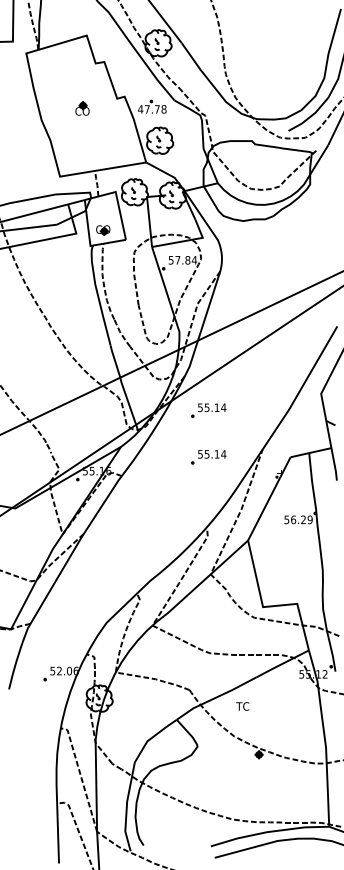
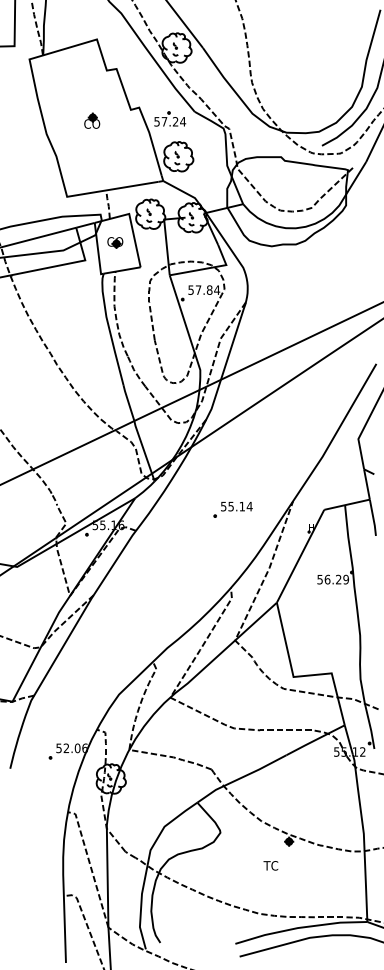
text: (152, 109) -> (170, 121), 47.78 -> 57.24
part: (103, 230) -> (115, 242), moved
part: (208, 410) -> (232, 457), removed
text: (242, 706) -> (270, 865), moved

